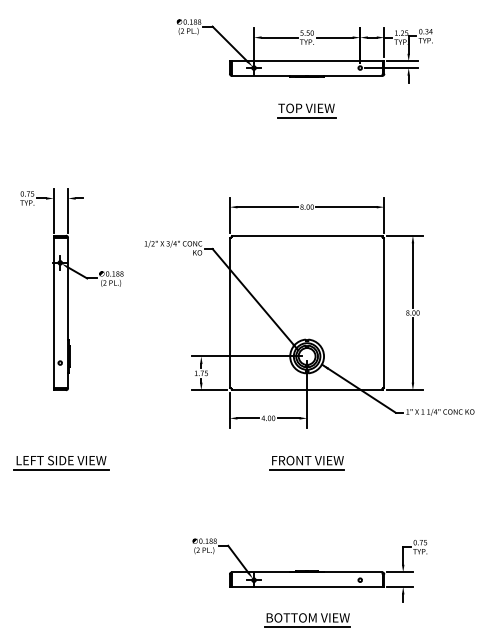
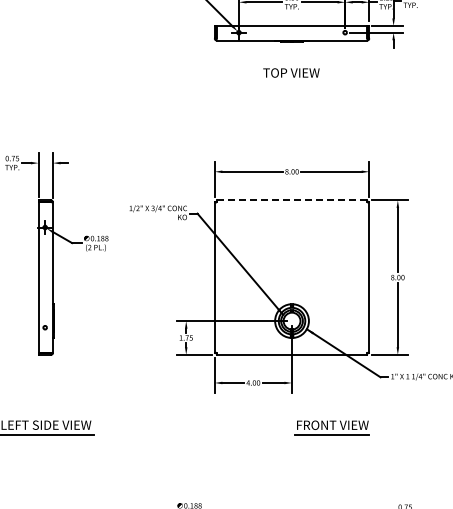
line: (306, 117) -> (291, 82), removed
line: (307, 235) -> (292, 200), solid -> dashed
part: (306, 462) -> (331, 427), moved

